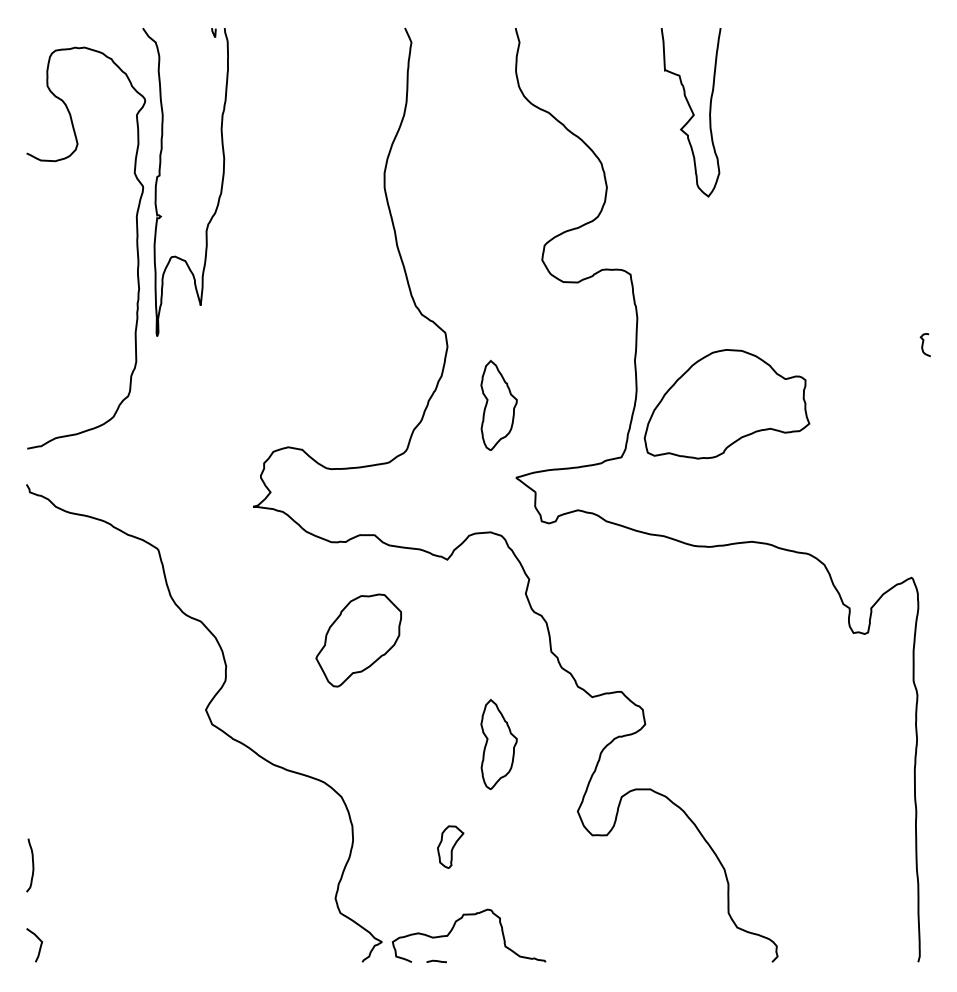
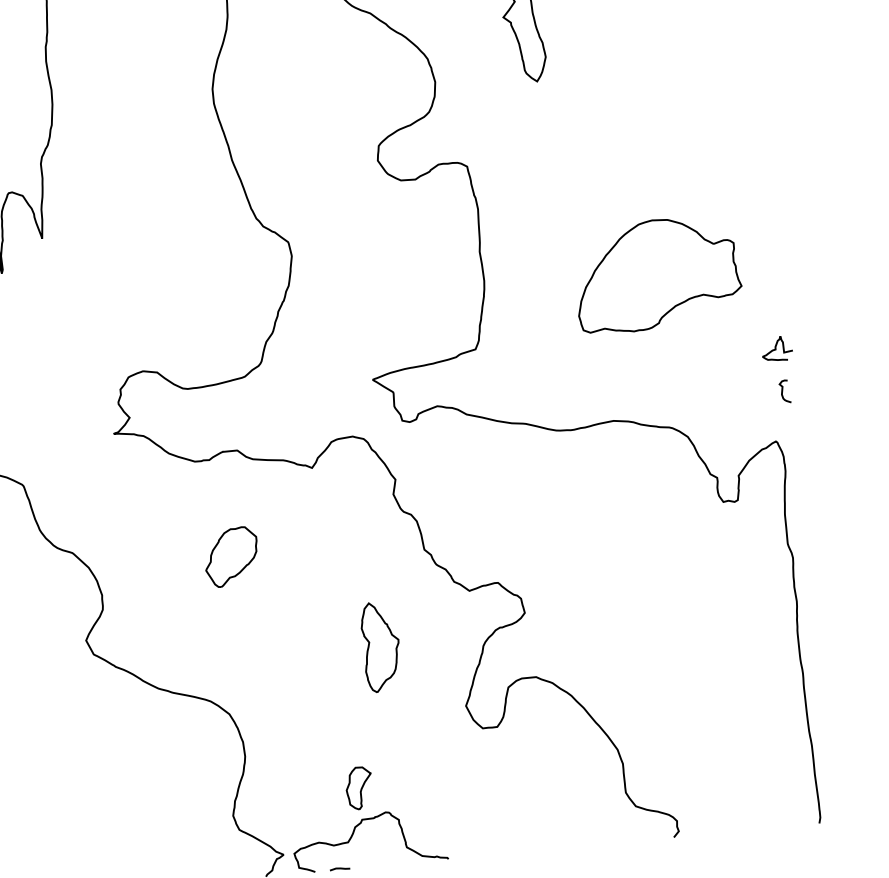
curve: (923, 345) -> (783, 392), moved
part: (726, 404) -> (657, 274), moved
part: (498, 405) -> (348, 309), removed
curve: (921, 484) -> (776, 347), added
part: (358, 640) -> (231, 556), size x0.62
part: (450, 846) -> (359, 787), moved

